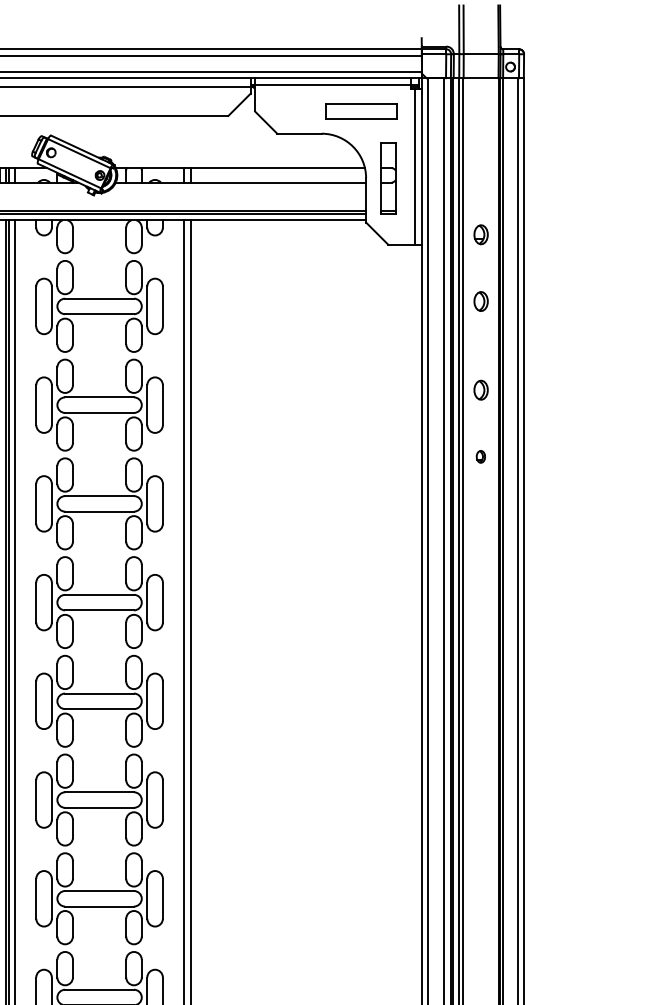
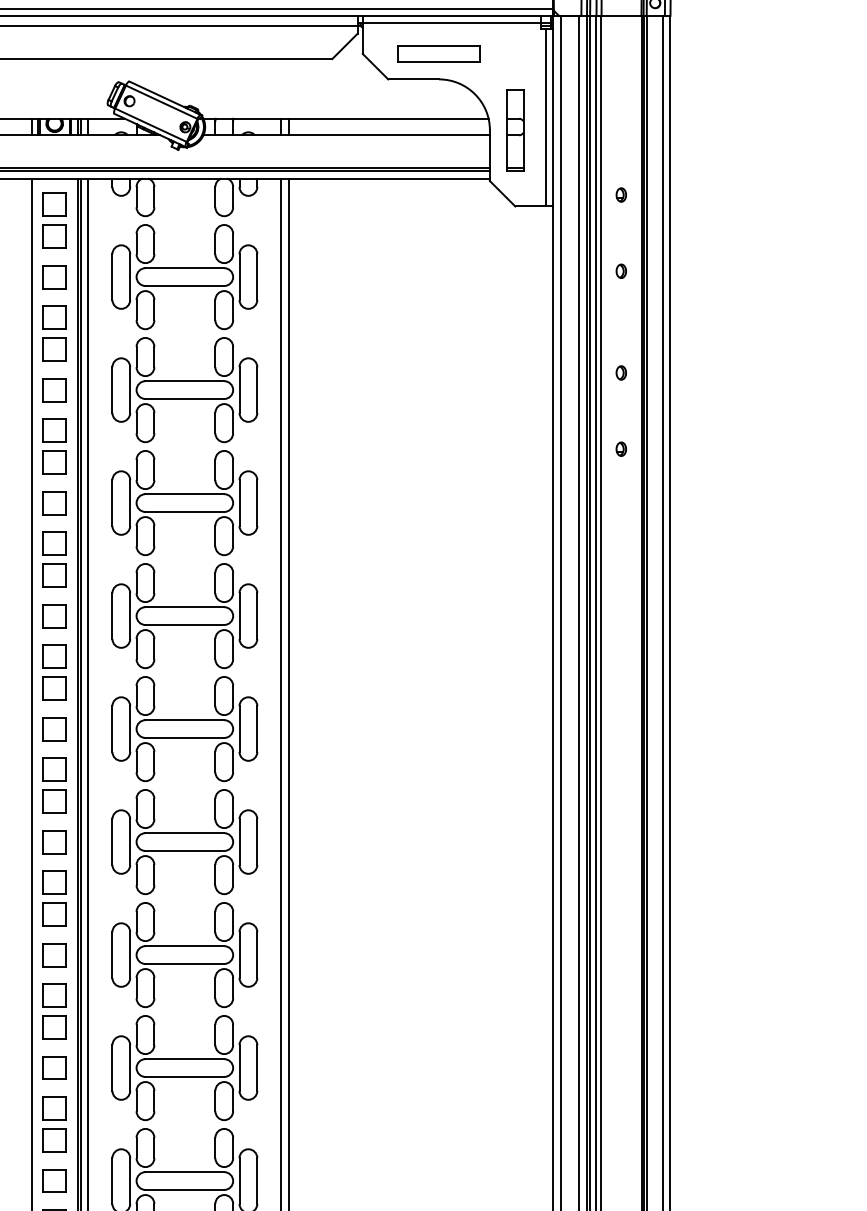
part: (361, 111) -> (438, 53), moved
part: (480, 234) -> (620, 194), size x0.62
part: (480, 300) -> (620, 270), size x0.62
part: (480, 389) -> (620, 372), size x0.62

